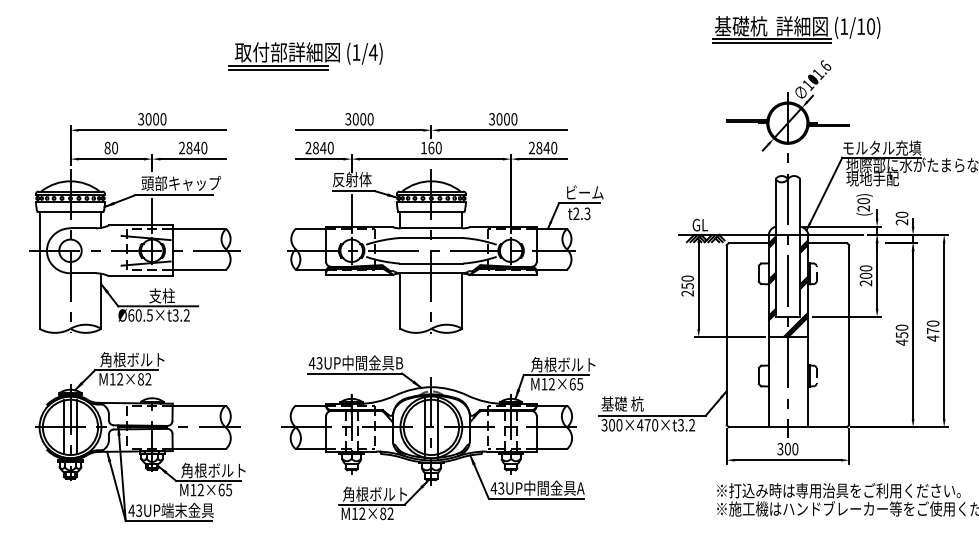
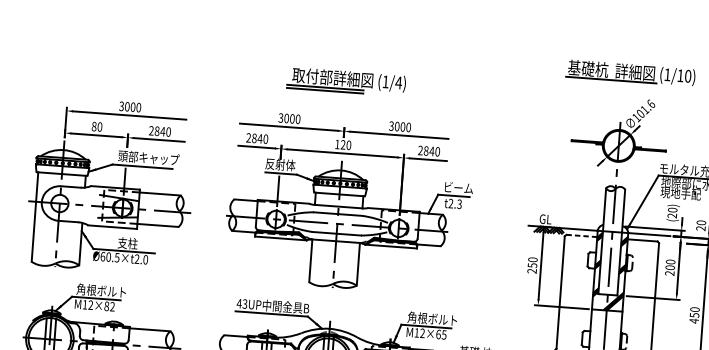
line: (771, 42) -> (610, 82), removed
part: (305, 56) -> (346, 82), moved
text: (431, 147) -> (343, 144), 160 -> 120
line: (749, 243) -> (582, 236), solid -> dashed
text: (180, 315) -> (140, 259), Ø60.5×t3.2 -> Ø60.5×t2.0

